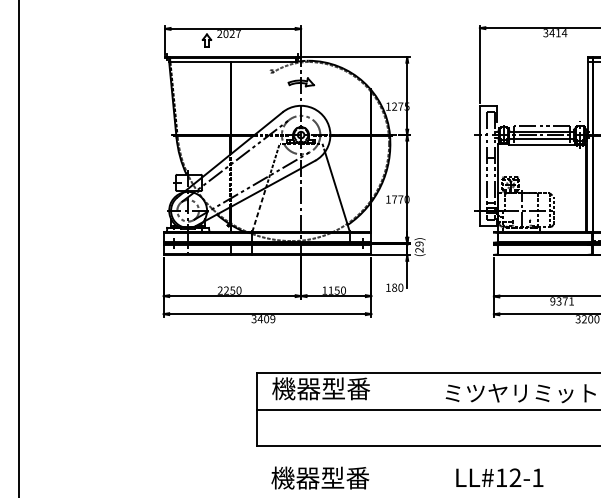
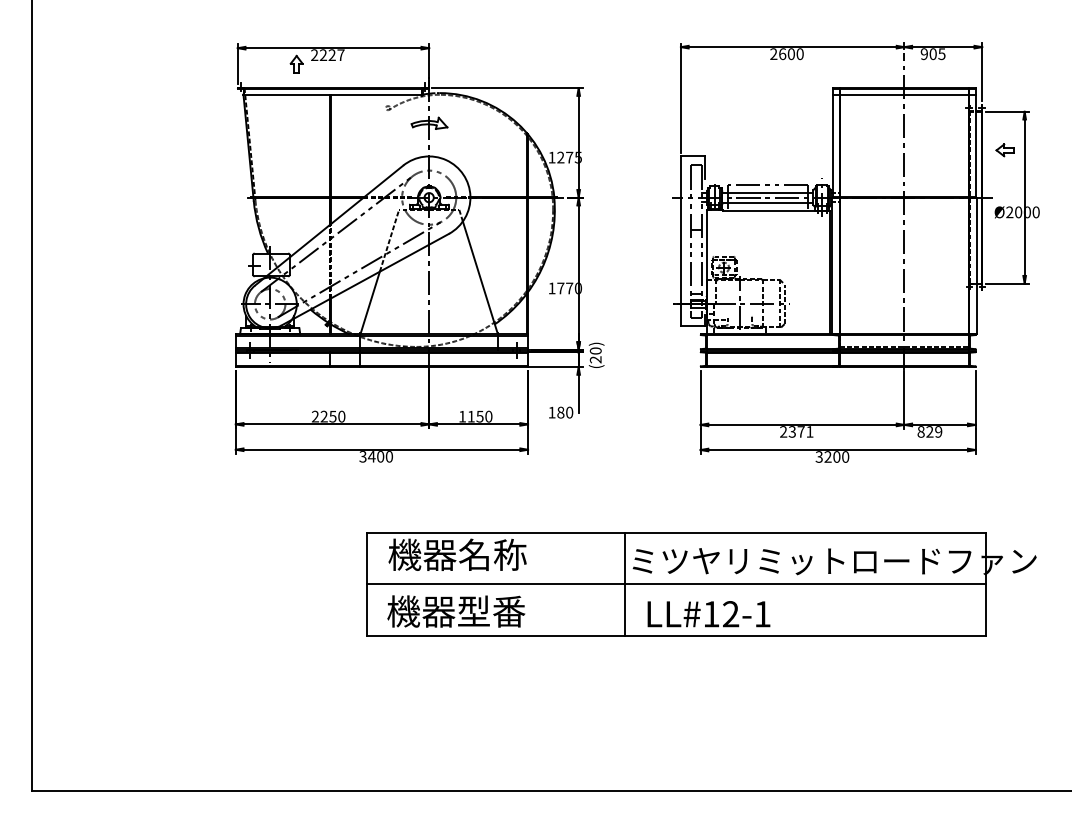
text: (555, 33) -> (787, 54), 3414 -> 2600
text: (226, 34) -> (323, 55), 2027 -> 2227
line: (259, 210) -> (370, 303), dashed -> solid
text: (419, 243) -> (595, 350), (29) -> (20)
text: (552, 301) -> (783, 431), 9371 -> 2371
text: (272, 318) -> (388, 456), 3409 -> 3400
text: (346, 388) -> (492, 554), 機器型番 -> 機器名称
line: (440, 409) -> (625, 584), added
text: (320, 478) -> (456, 611), moved
text: (499, 478) -> (708, 614), moved

